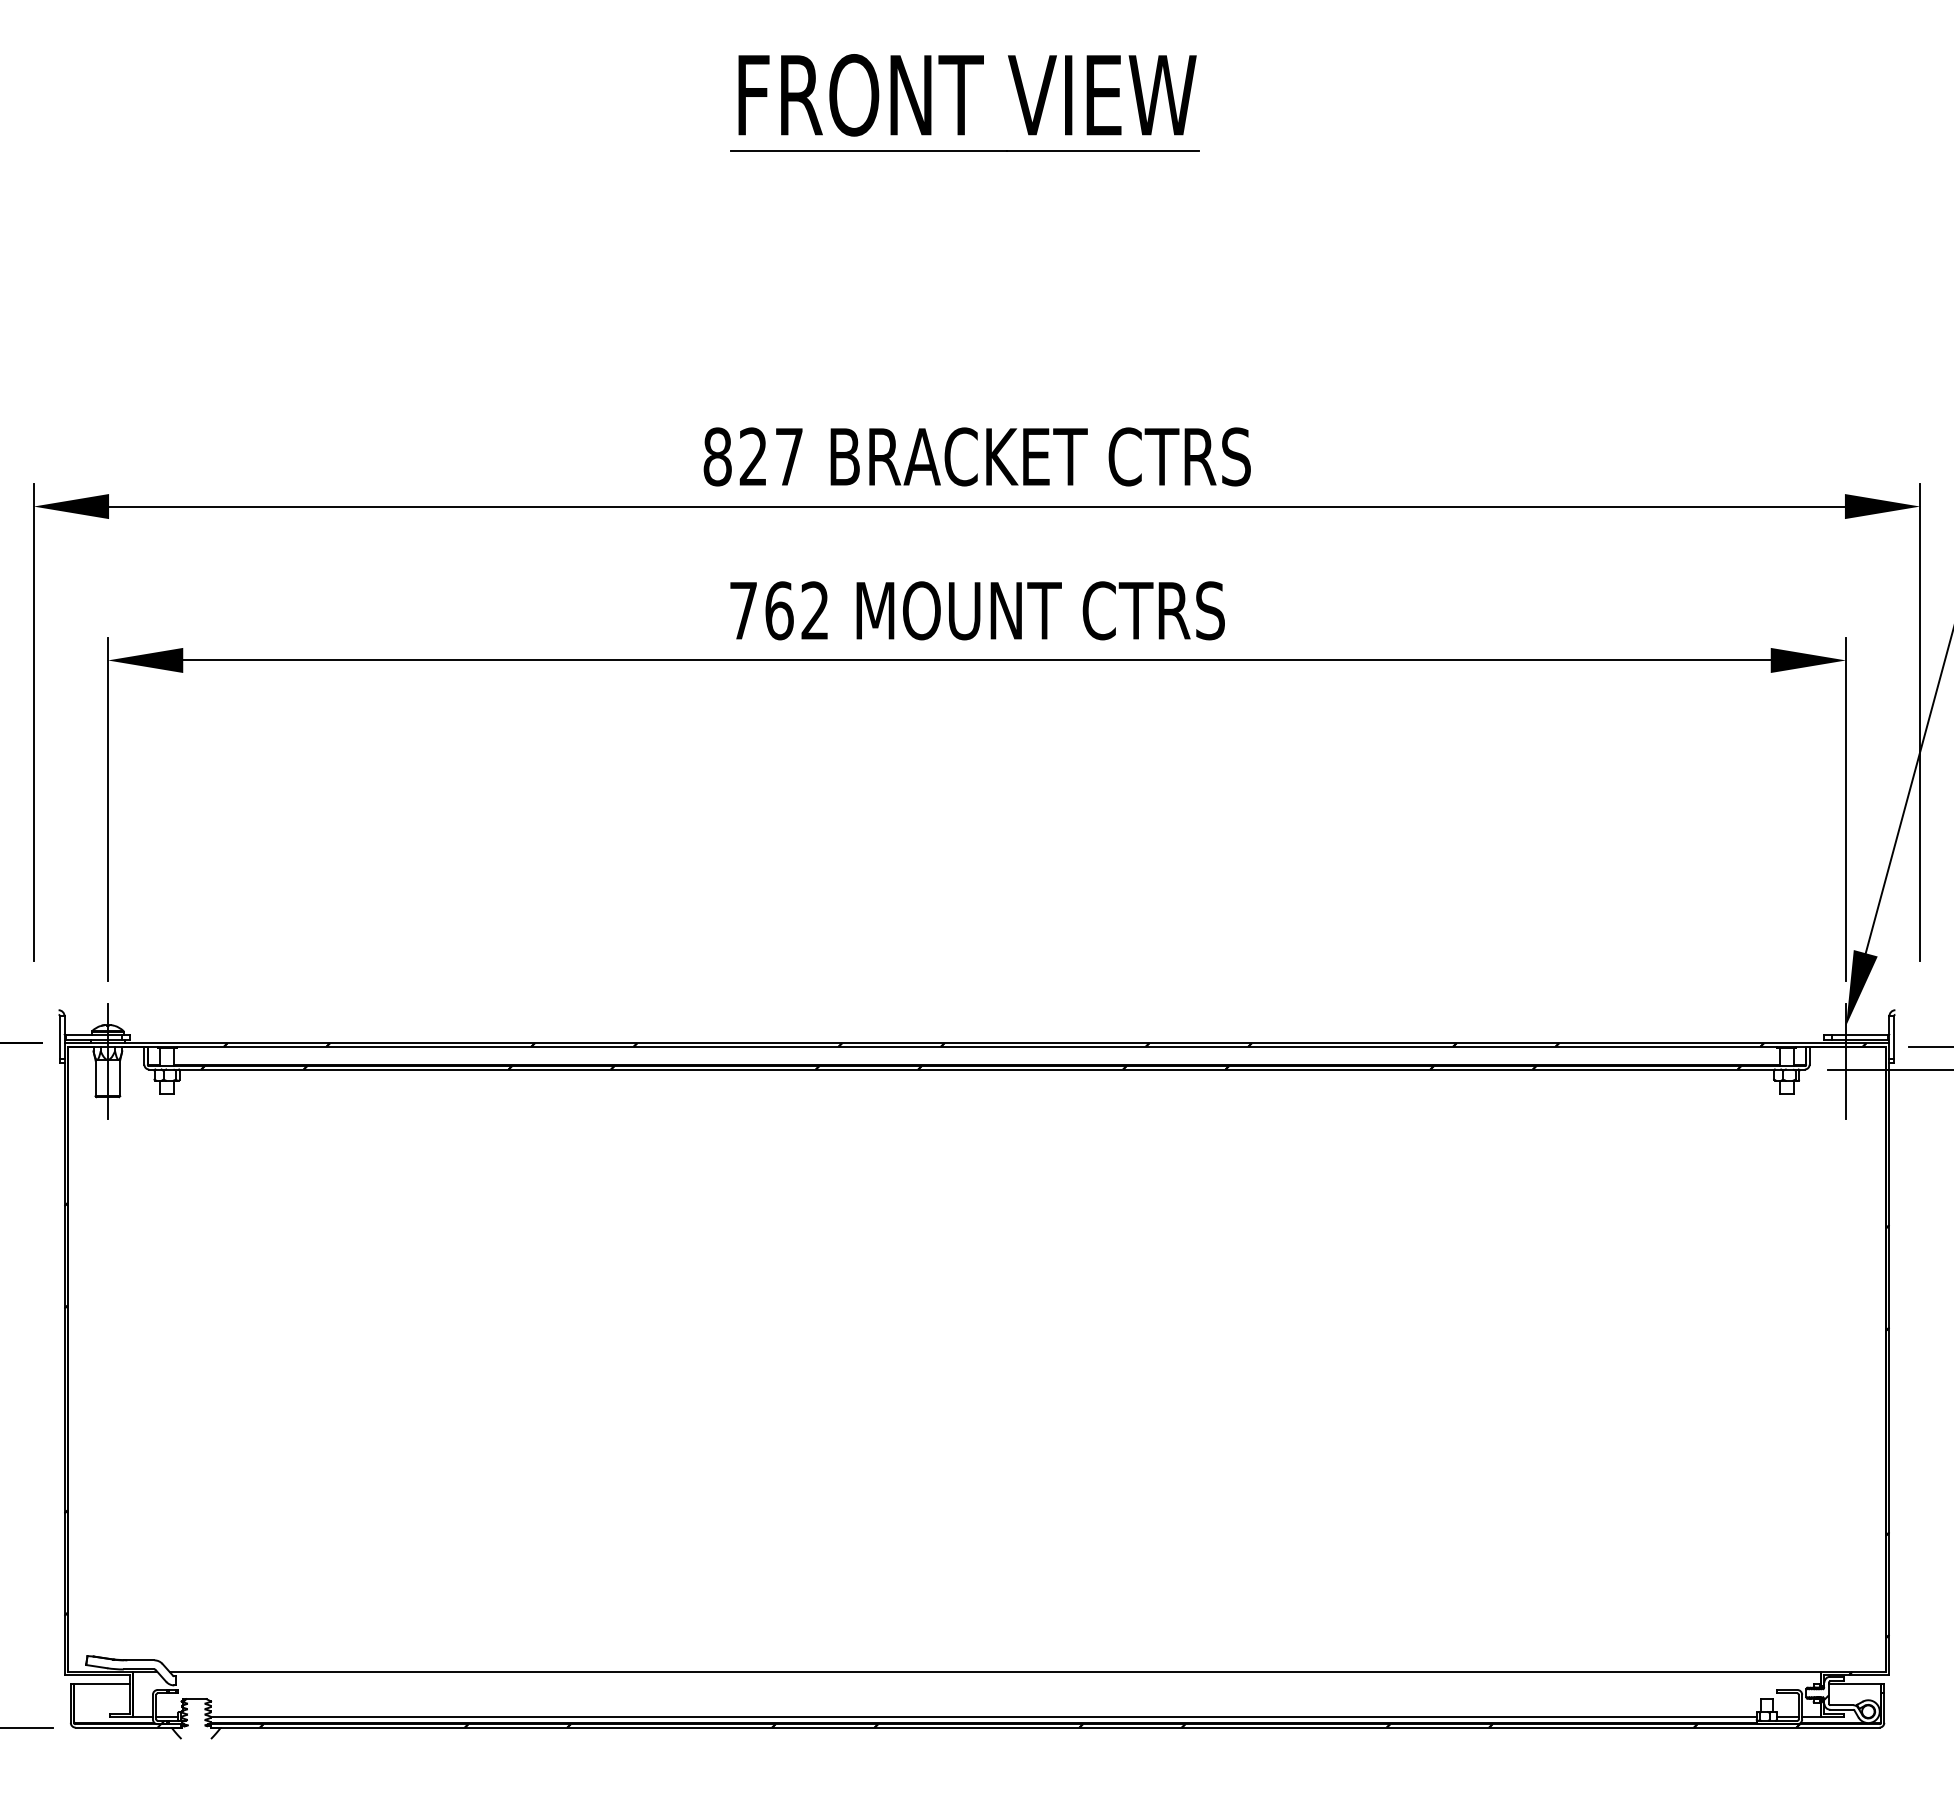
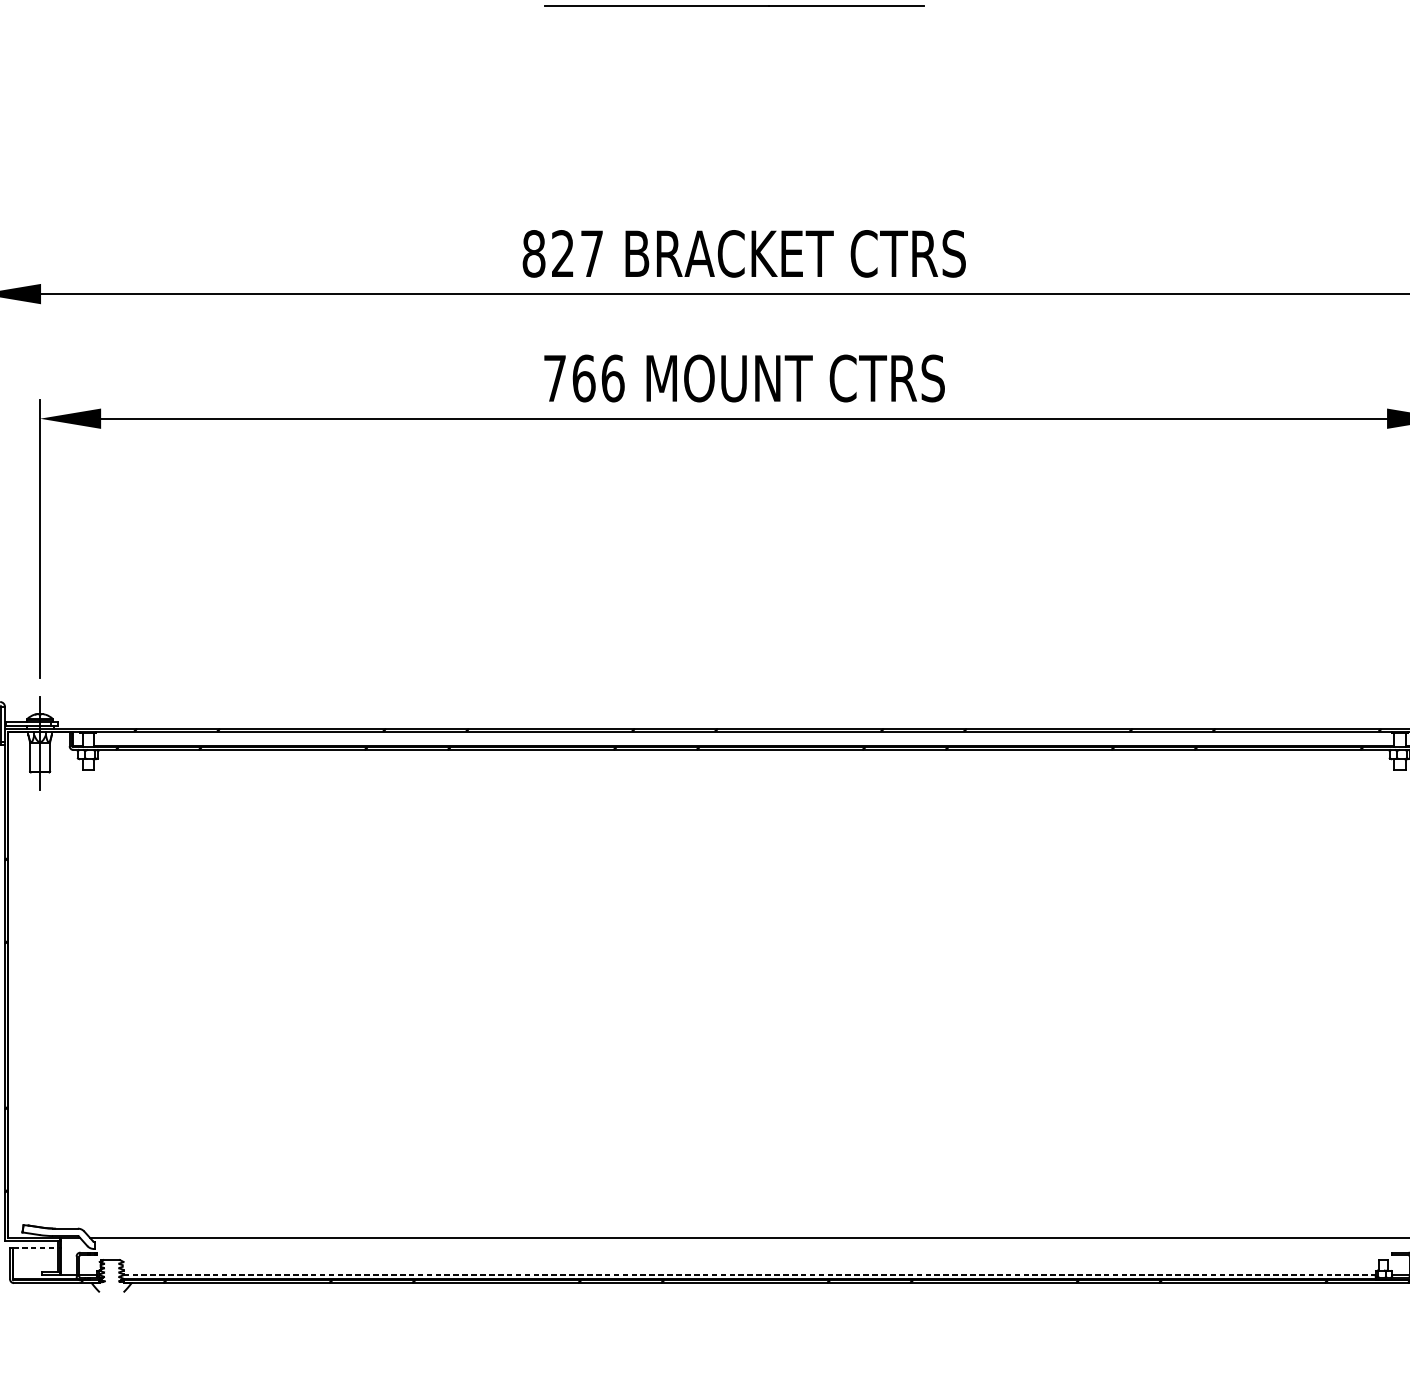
text: (815, 610) -> (613, 378), 762 -> 766
line: (101, 1684) -> (34, 1248), solid -> dashed
line: (983, 1717) -> (749, 1274), solid -> dashed

